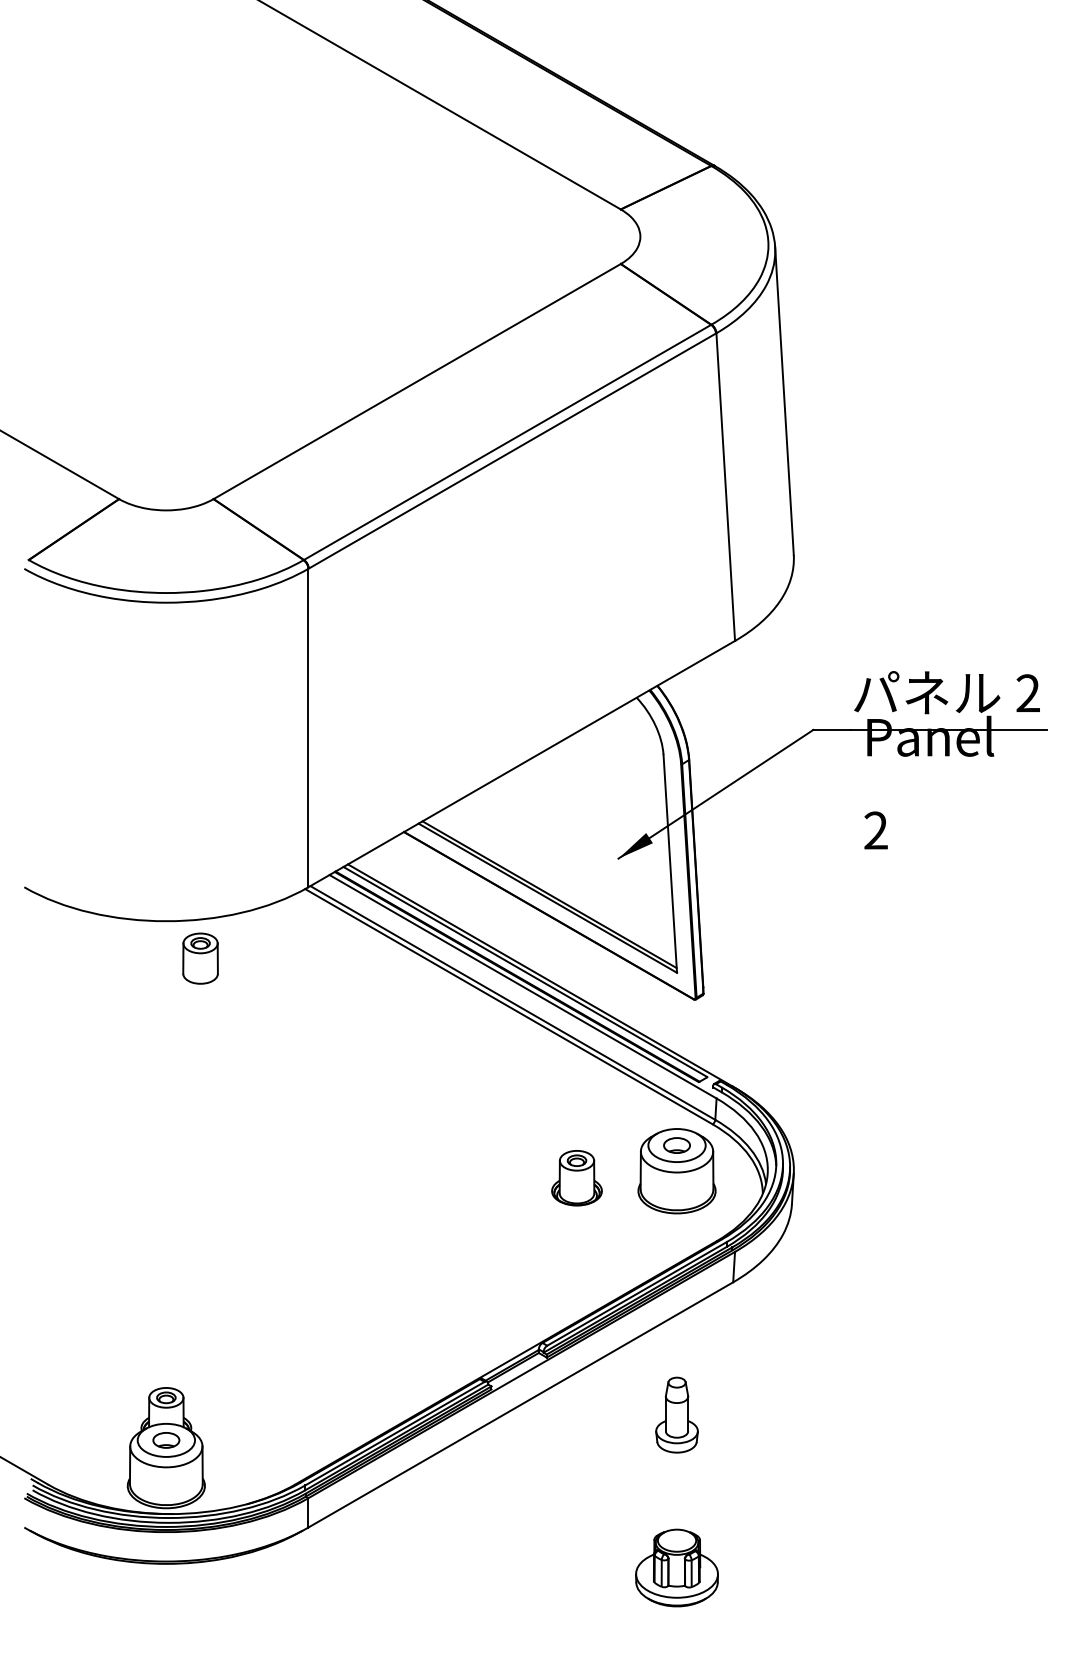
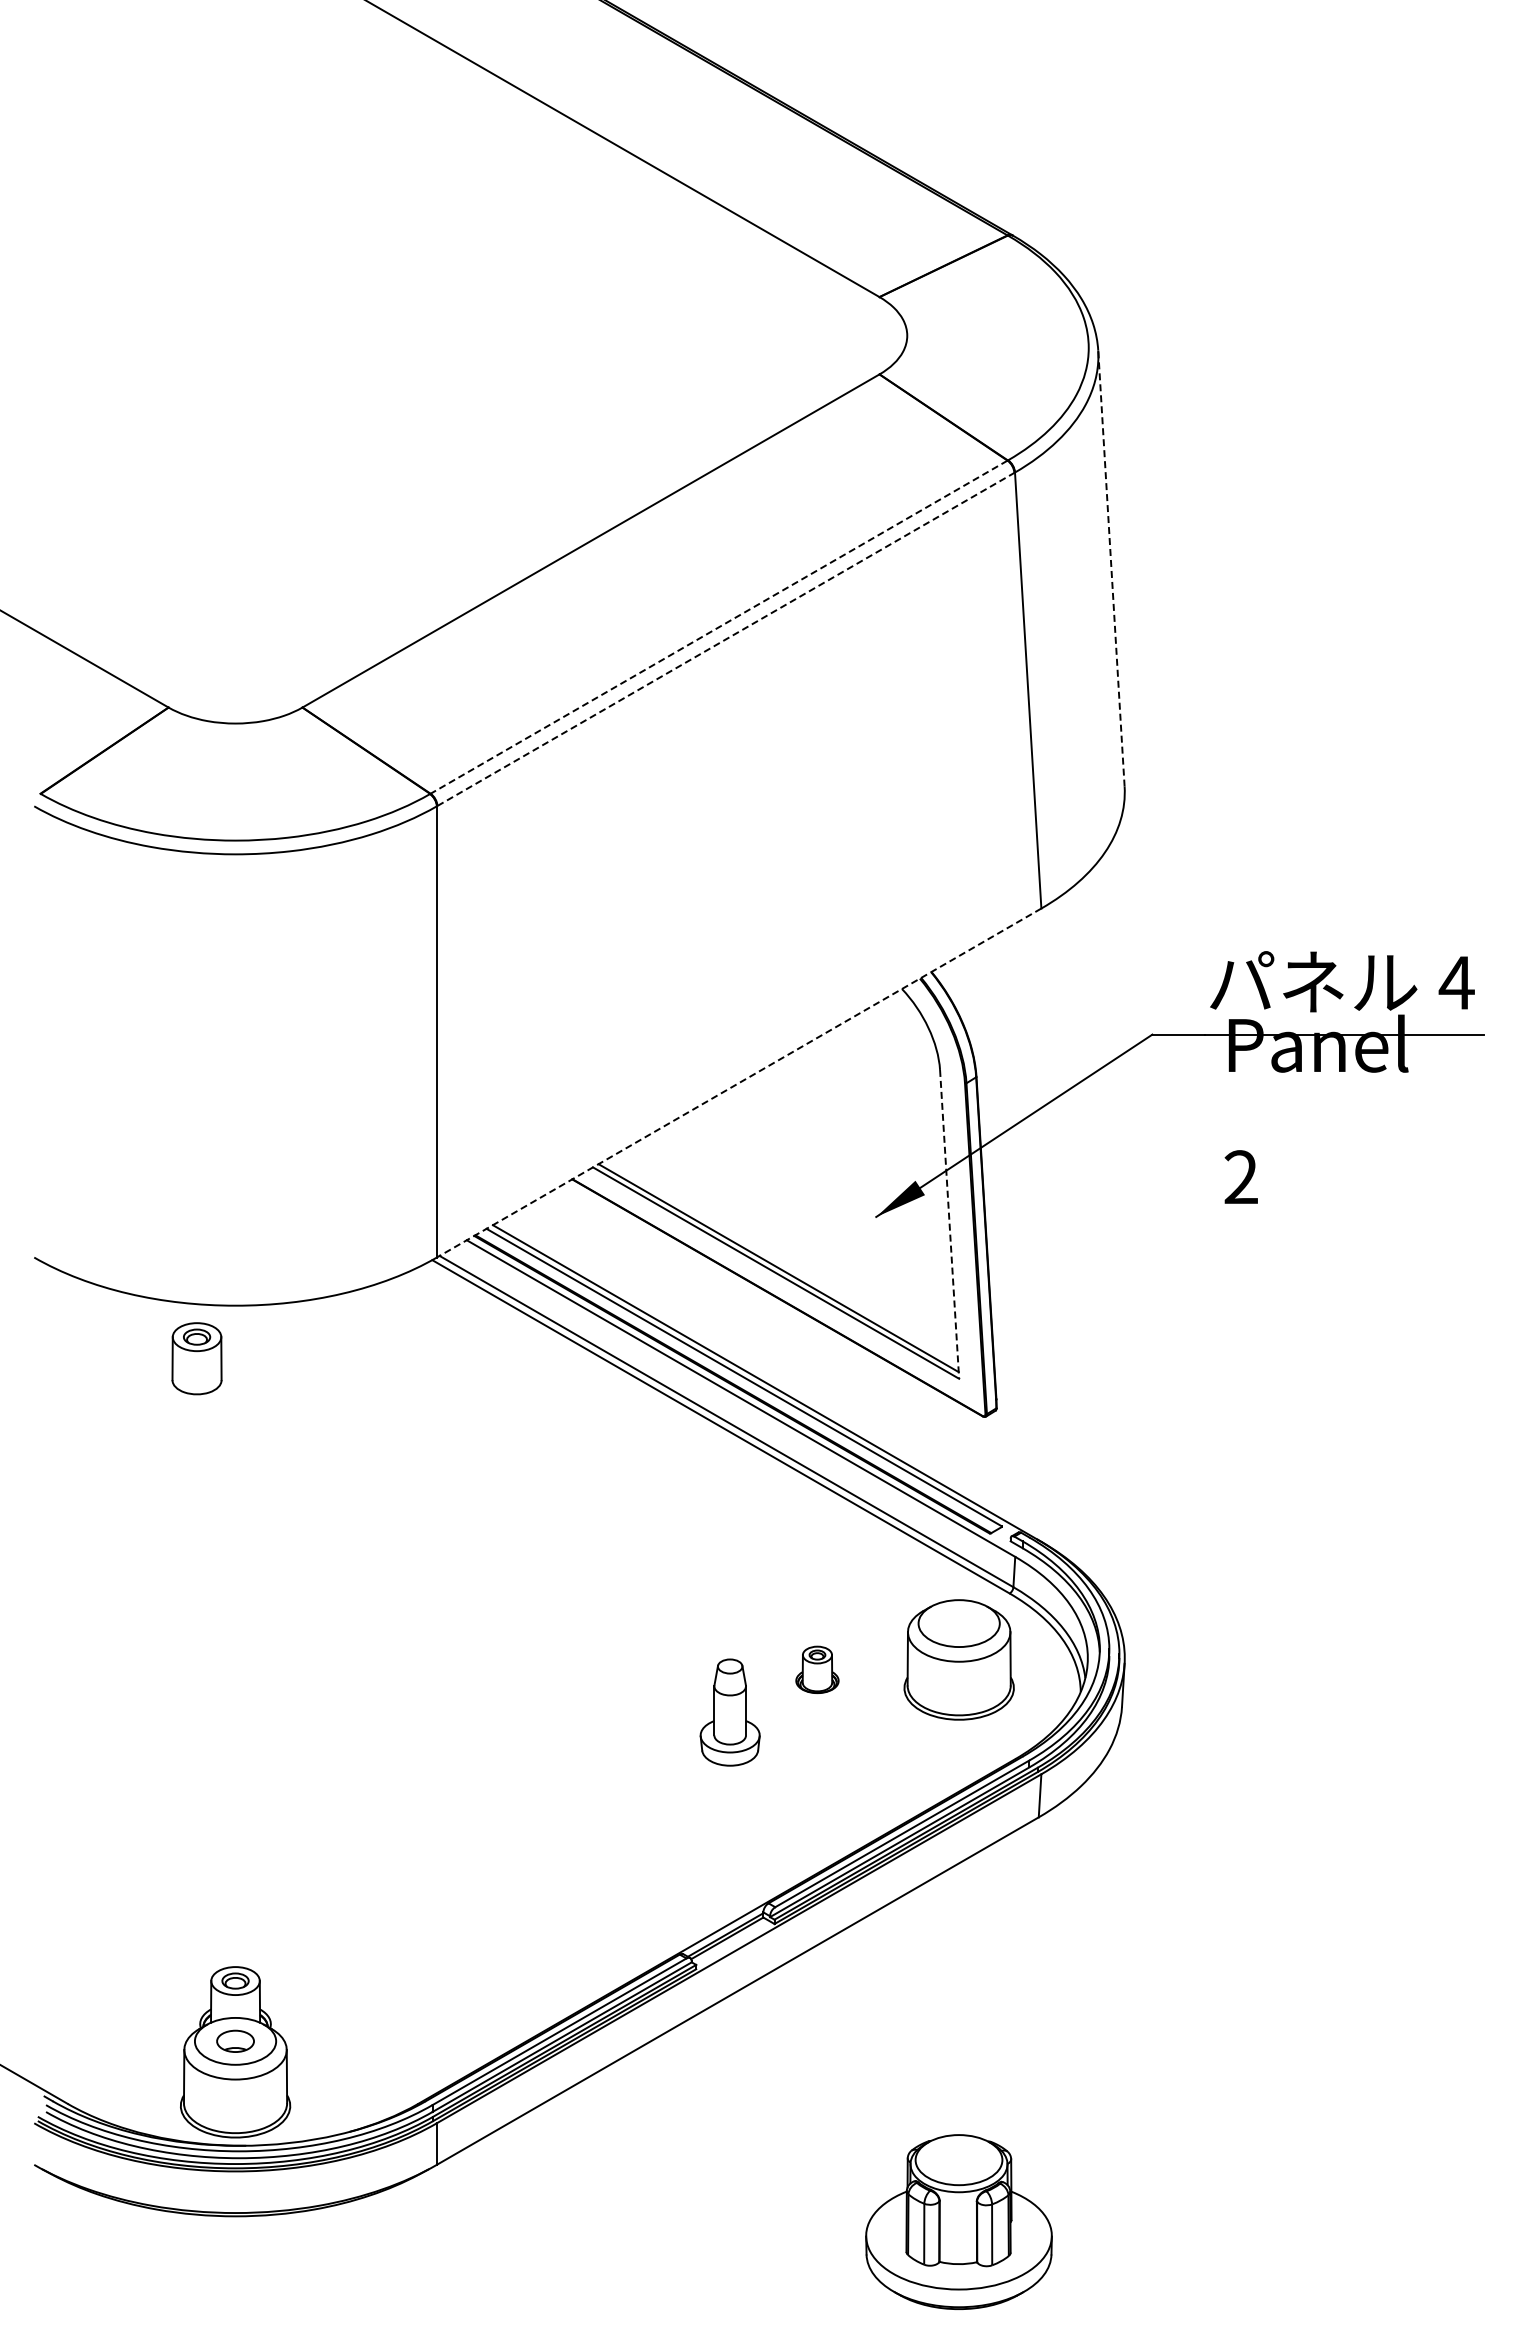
line: (784, 400) -> (1111, 568), solid -> dashed
line: (507, 442) -> (718, 627), solid -> dashed
line: (512, 451) -> (726, 639), solid -> dashed
text: (1027, 693) -> (1456, 982), 2 -> 4
line: (521, 764) -> (738, 1083), solid -> dashed
line: (670, 863) -> (949, 1224), solid -> dashed
part: (200, 958) -> (196, 1358), moved
part: (676, 1145) -> (958, 1623), removed
part: (577, 1177) -> (817, 1669), size x0.6
part: (676, 1415) -> (729, 1712), moved
part: (677, 1568) -> (959, 2222), size x1.6

